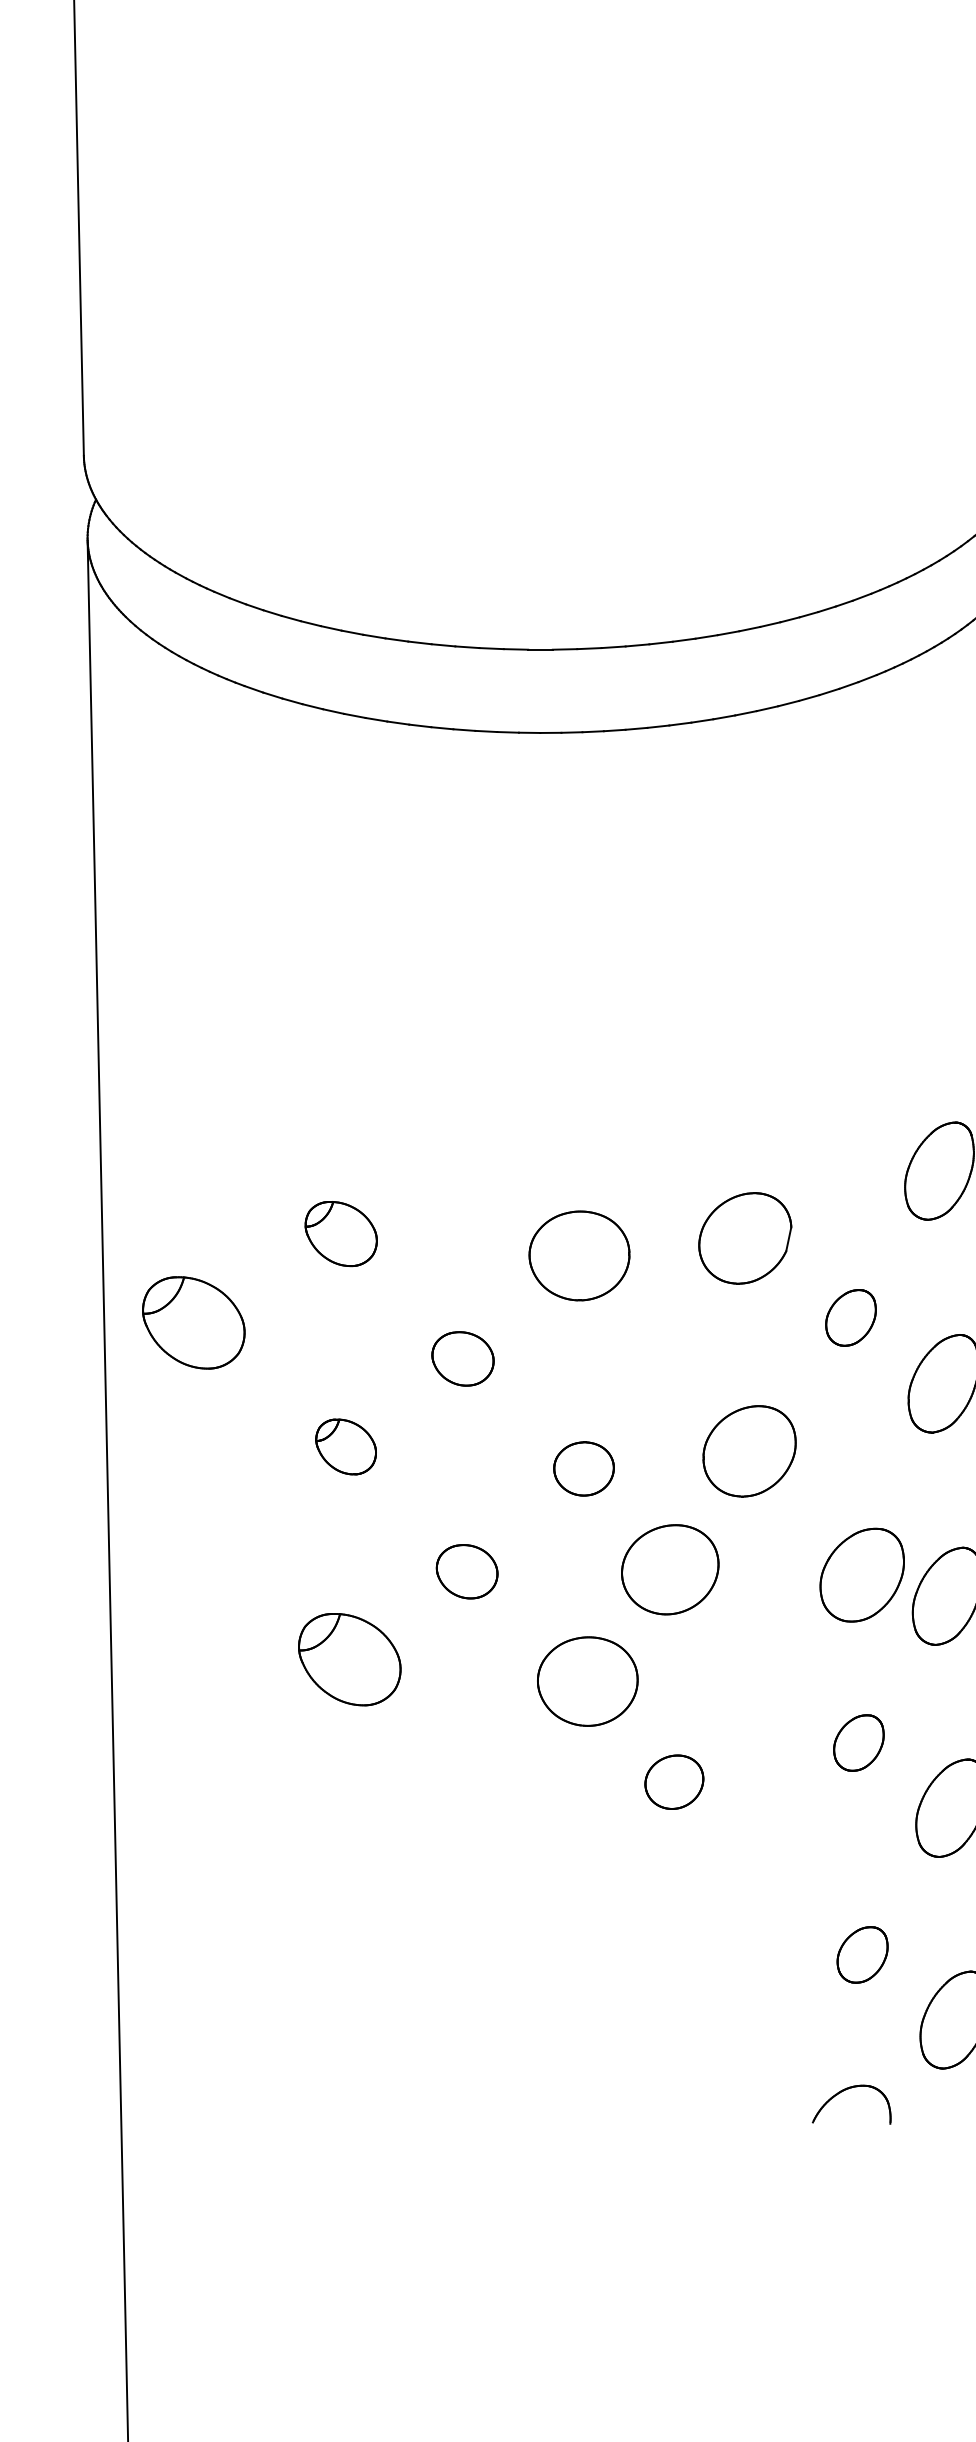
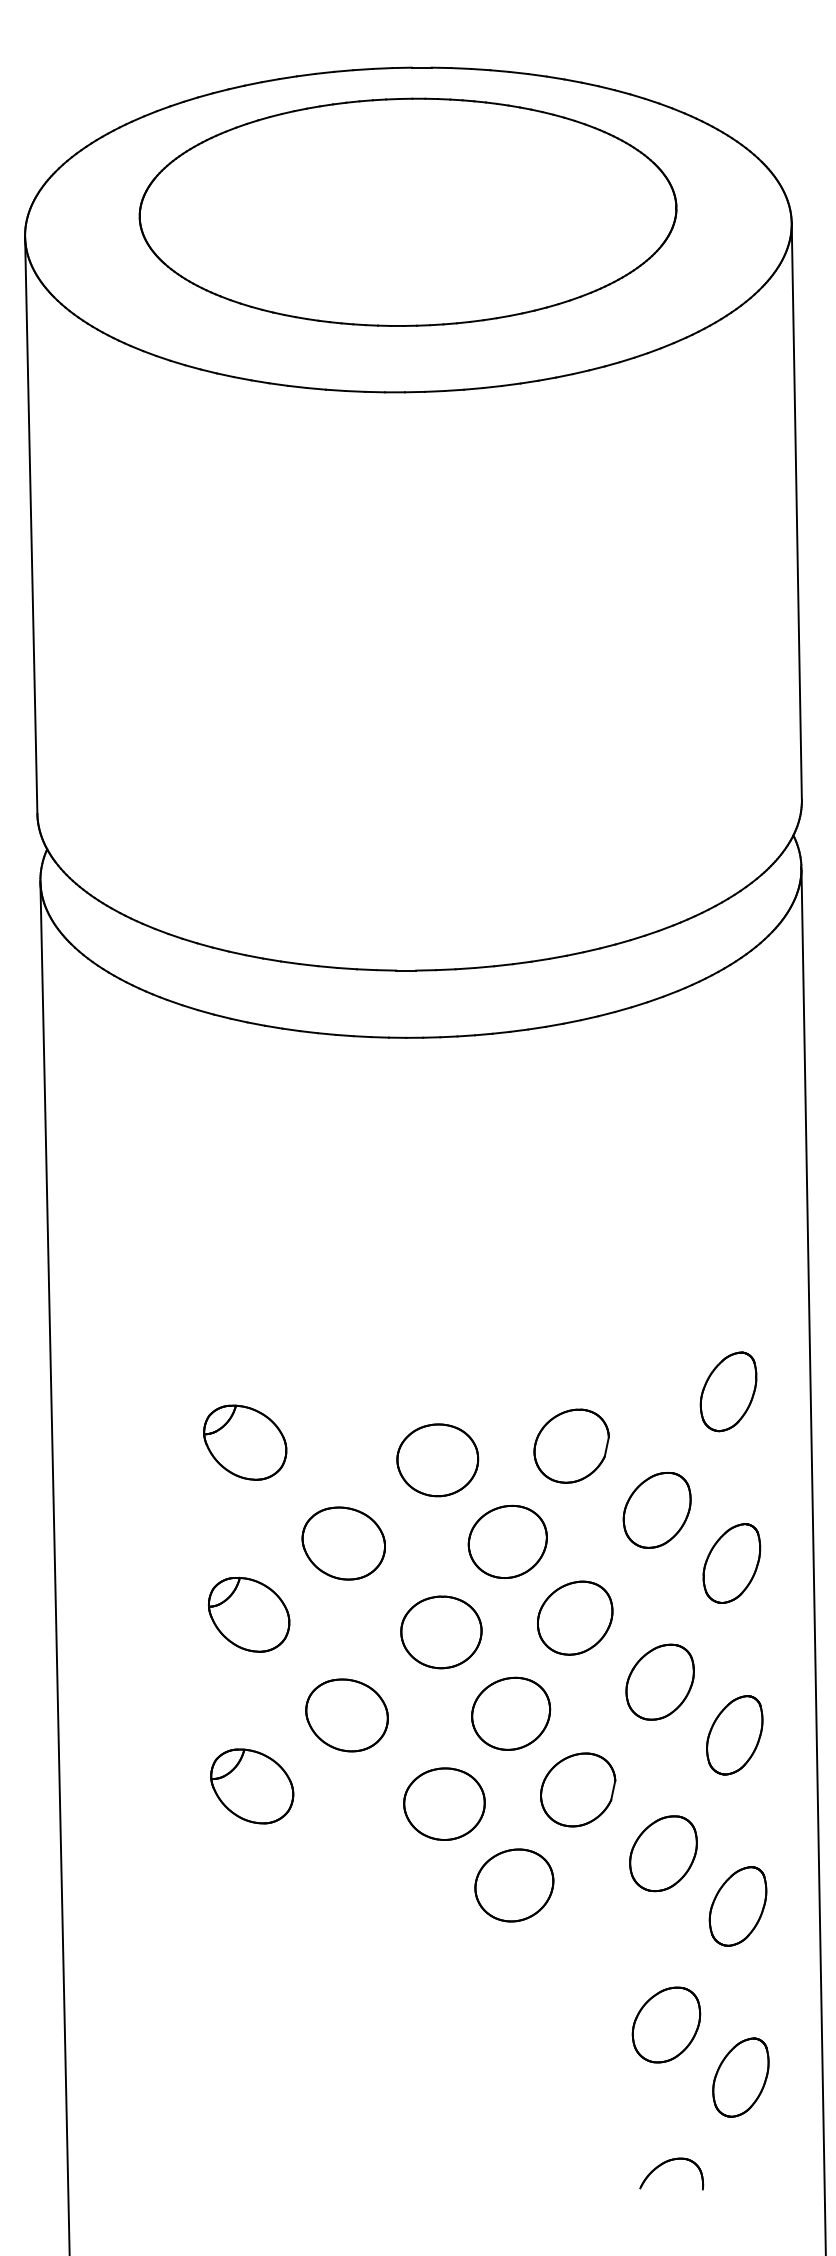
part: (341, 1233) -> (245, 1442), size x1.43
part: (850, 1318) -> (656, 1510), size x1.67
part: (194, 1322) -> (126, 1514), removed
part: (665, 1356) -> (507, 1541), added
part: (462, 1358) -> (343, 1543), size x1.67
part: (346, 1446) -> (249, 1614), size x1.67
part: (584, 1469) -> (441, 1632), size x1.67
part: (466, 1571) -> (346, 1715), size x1.67
part: (861, 1574) -> (659, 1681), moved
part: (753, 1663) -> (578, 1789), added
part: (858, 1742) -> (663, 1853), size x1.67
part: (674, 1782) -> (514, 1885), size x1.67
part: (862, 1954) -> (666, 2024), size x1.67
part: (844, 2091) -> (665, 2163), moved

